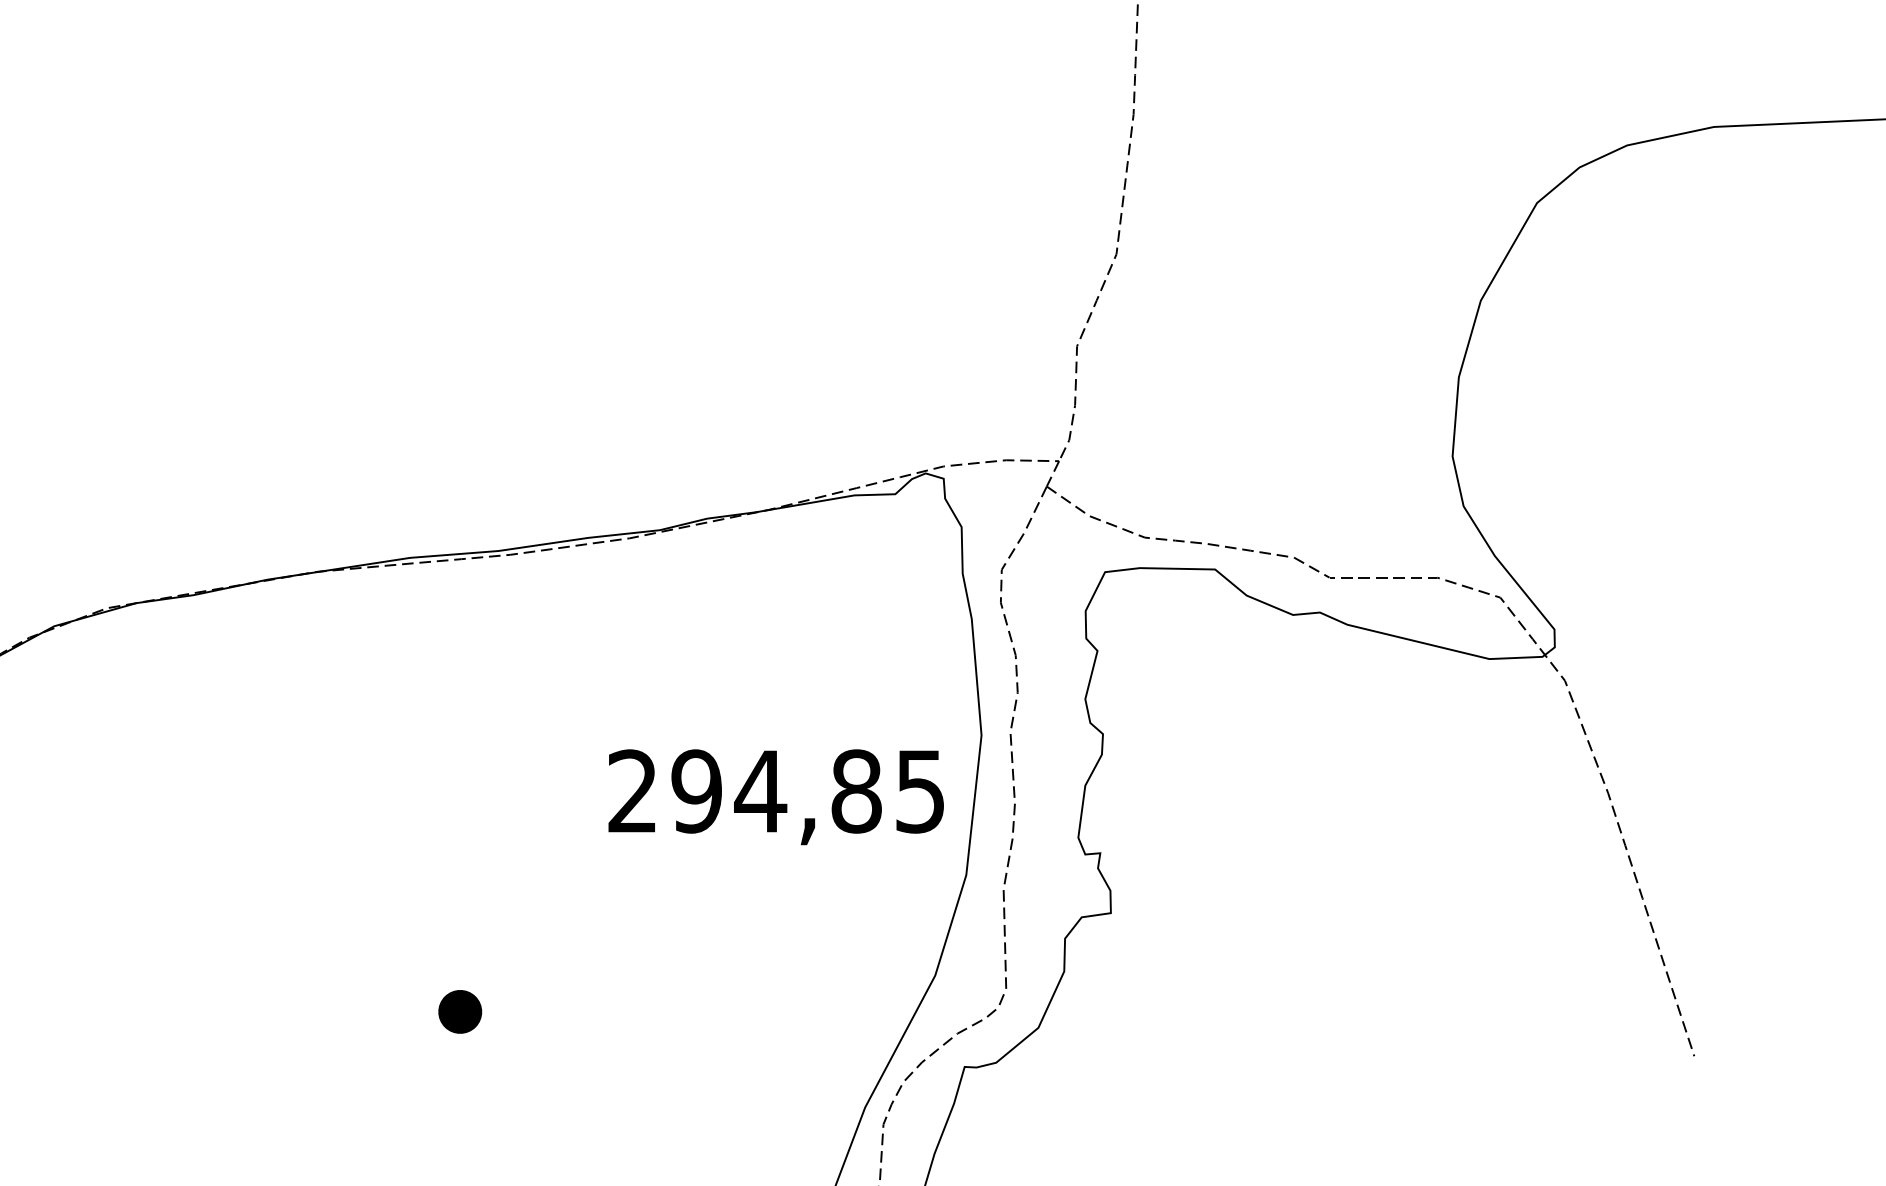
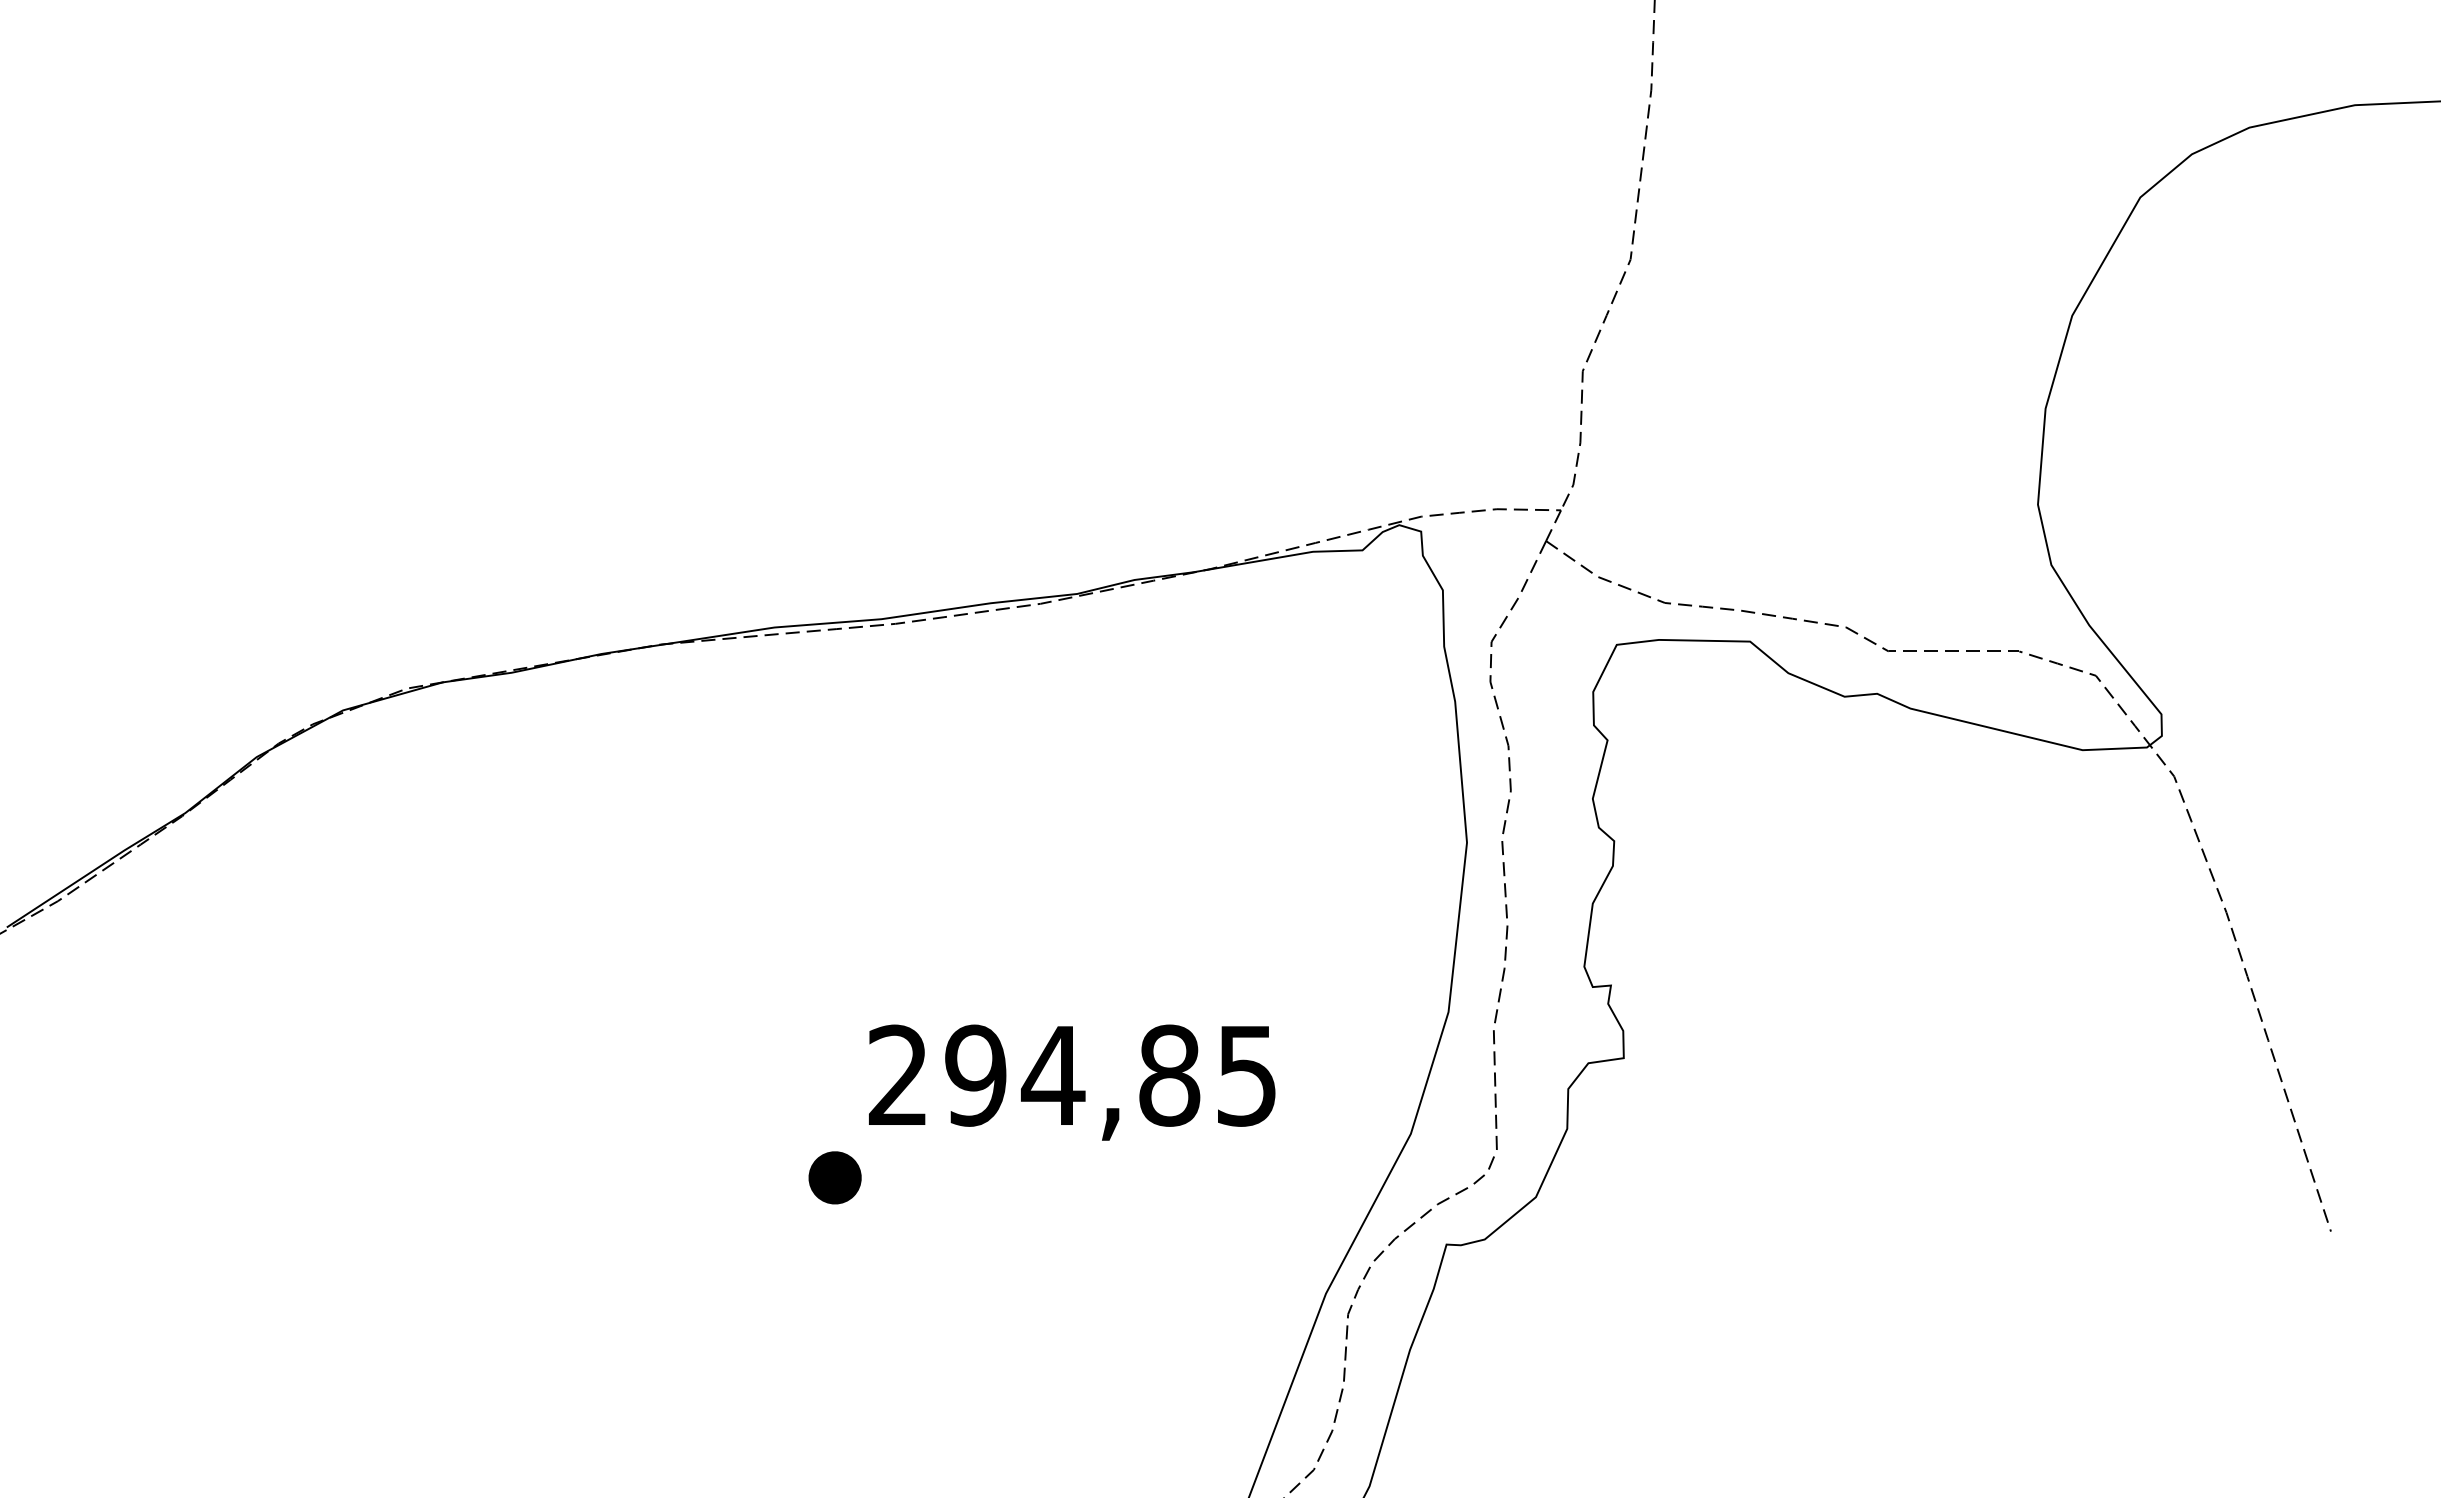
text: (776, 797) -> (1072, 1082), moved

